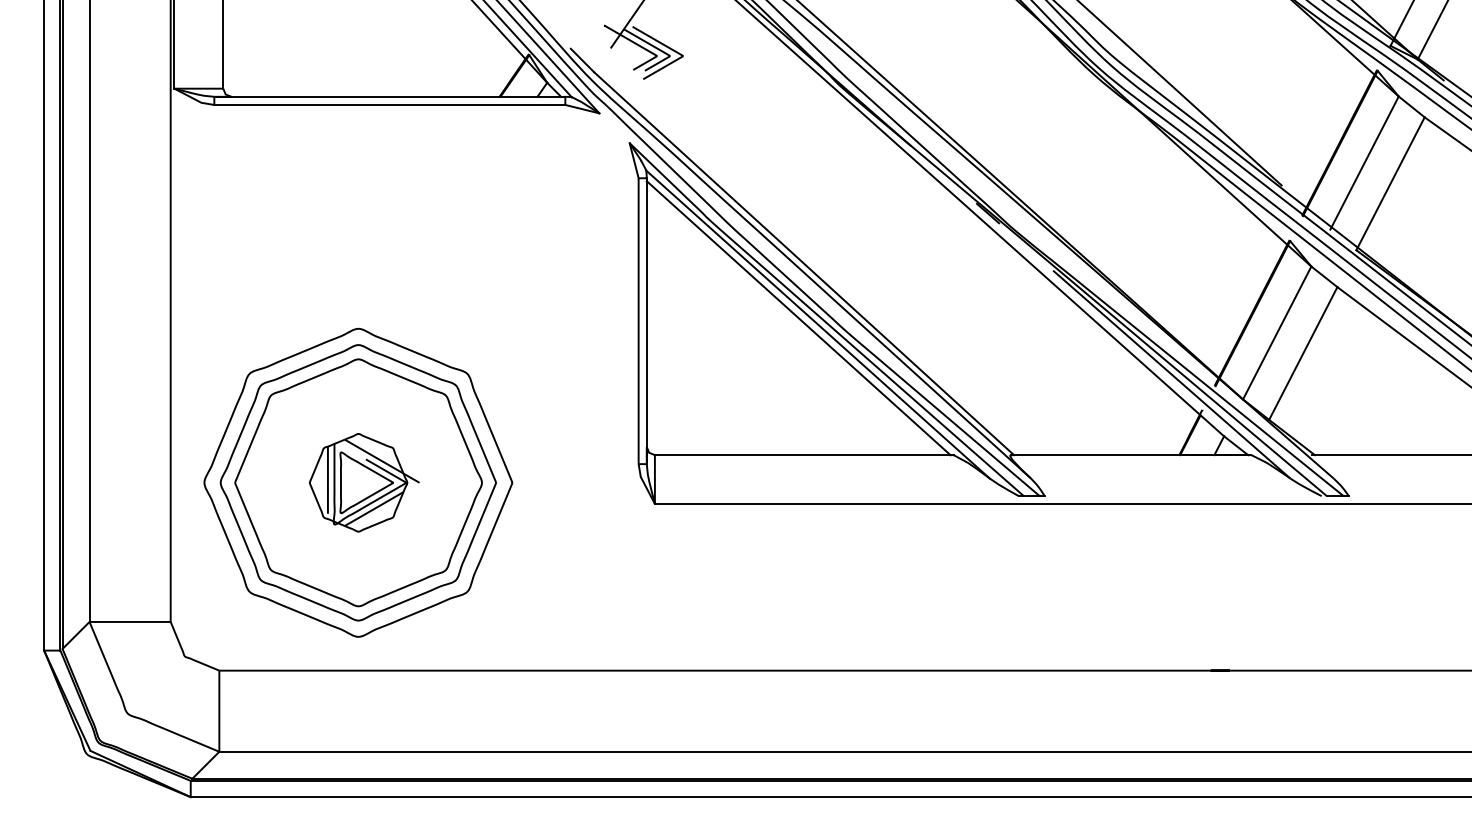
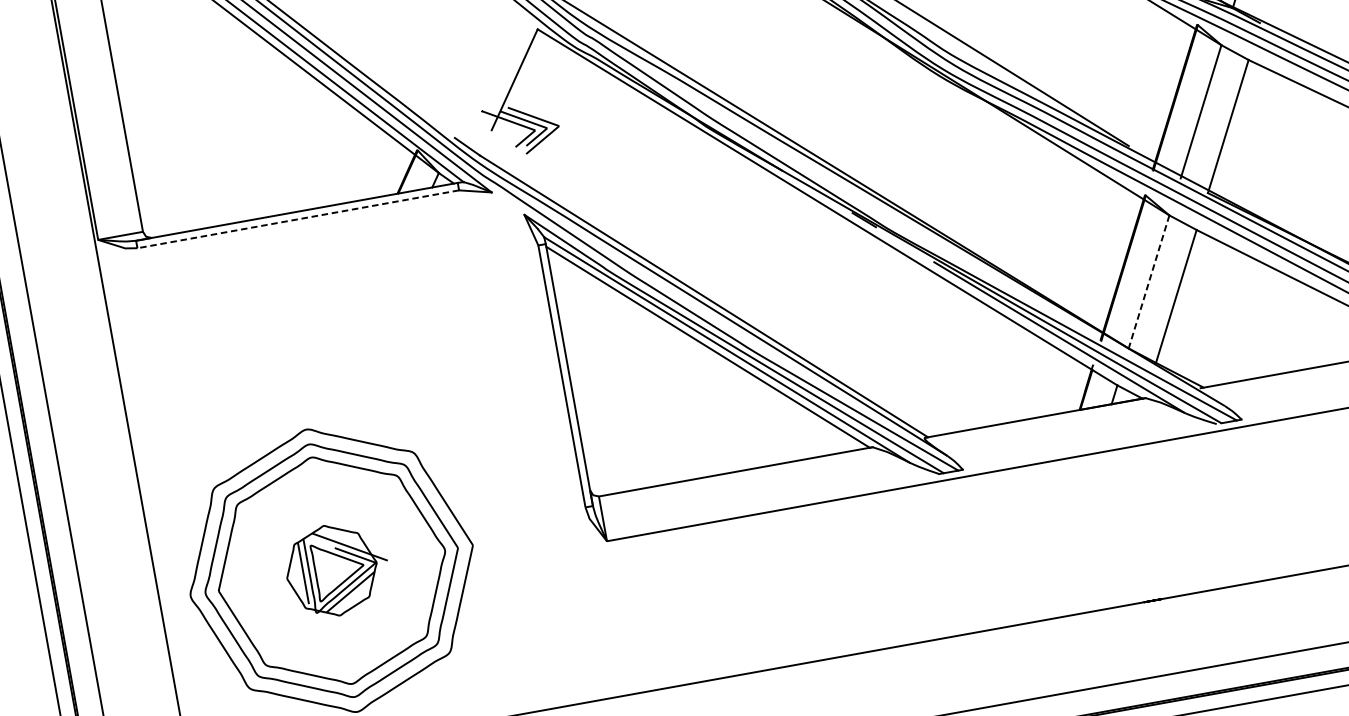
line: (389, 104) -> (297, 218), solid -> dashed
line: (1277, 332) -> (1149, 281), solid -> dashed

